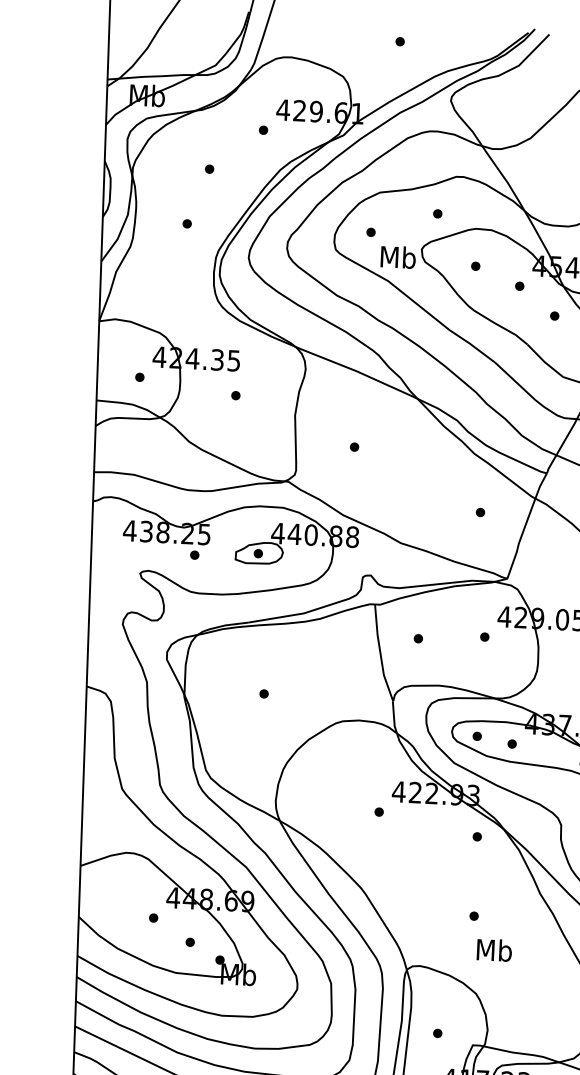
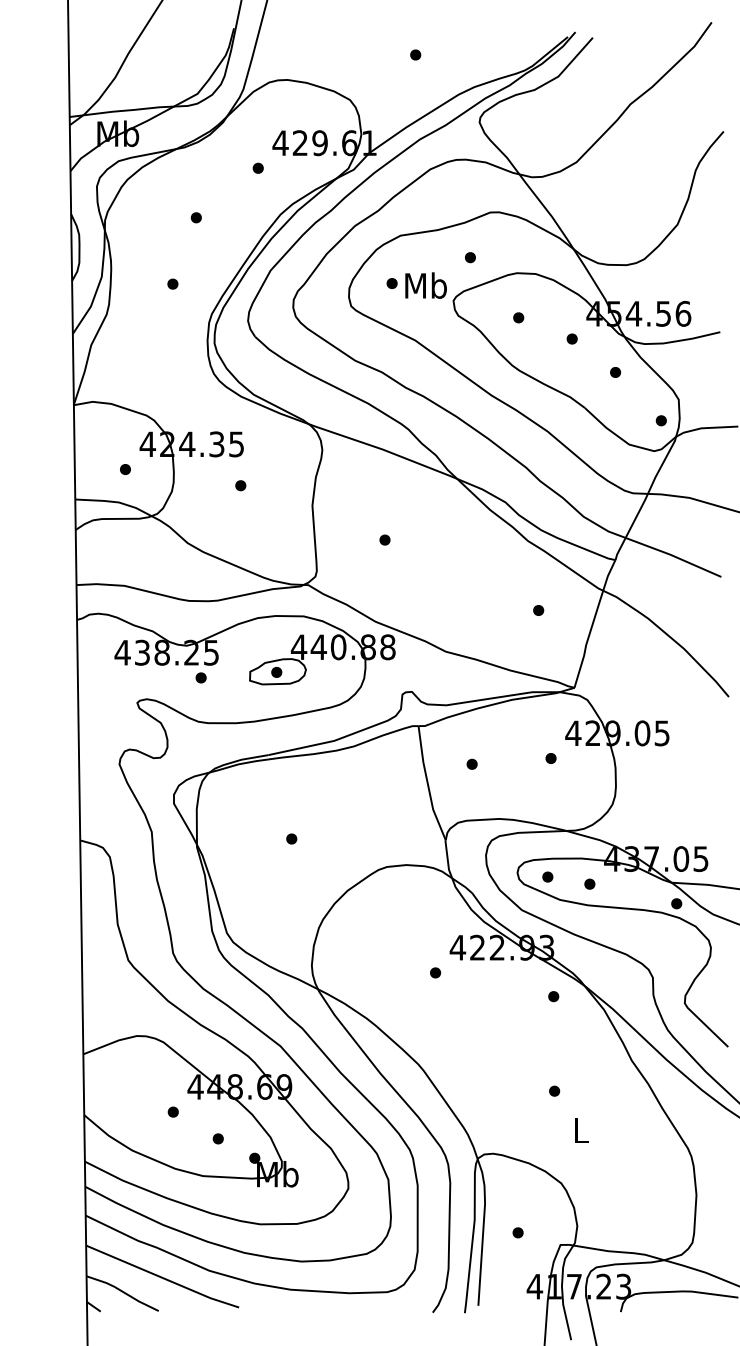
text: (397, 257) -> (425, 285), moved
text: (494, 950) -> (580, 1130), Mb -> L

